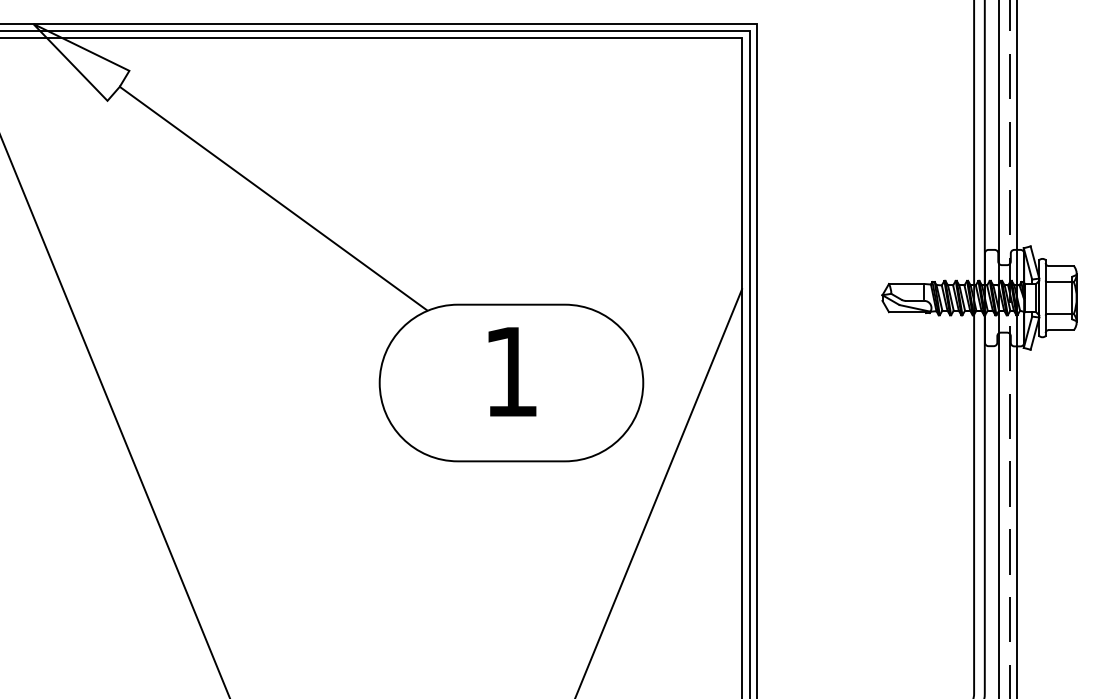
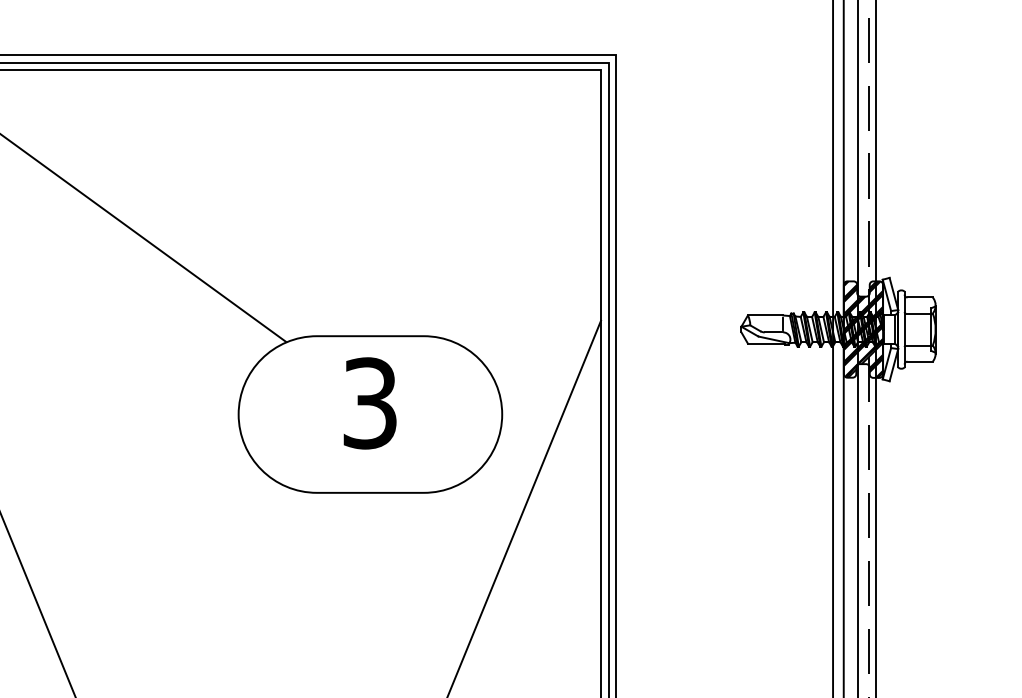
hatch: (1004, 297) -> (863, 329), added
text: (510, 371) -> (369, 403), 1 -> 3

